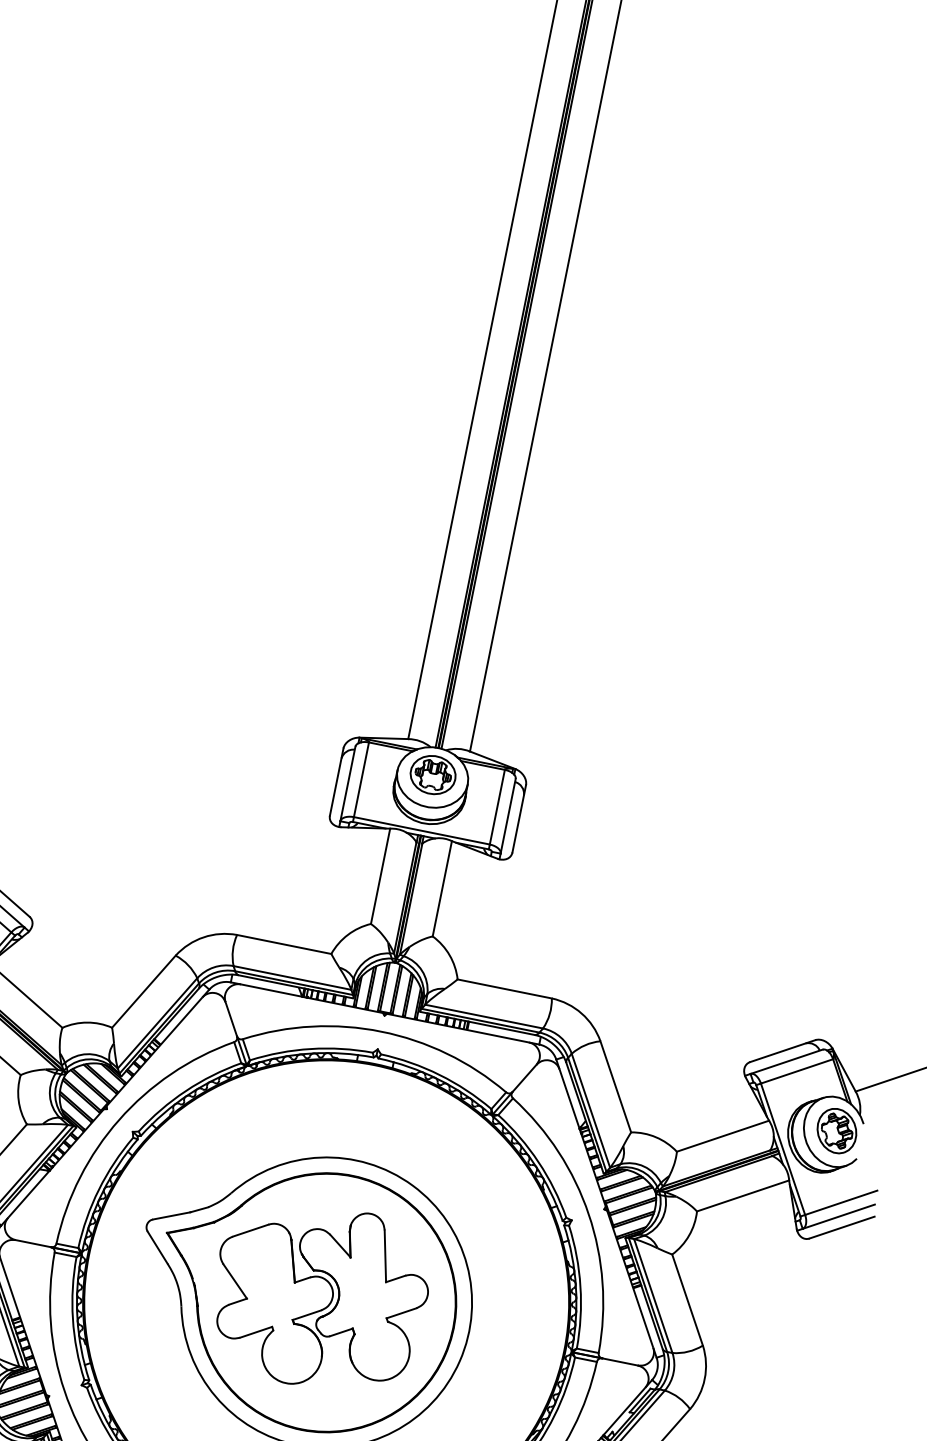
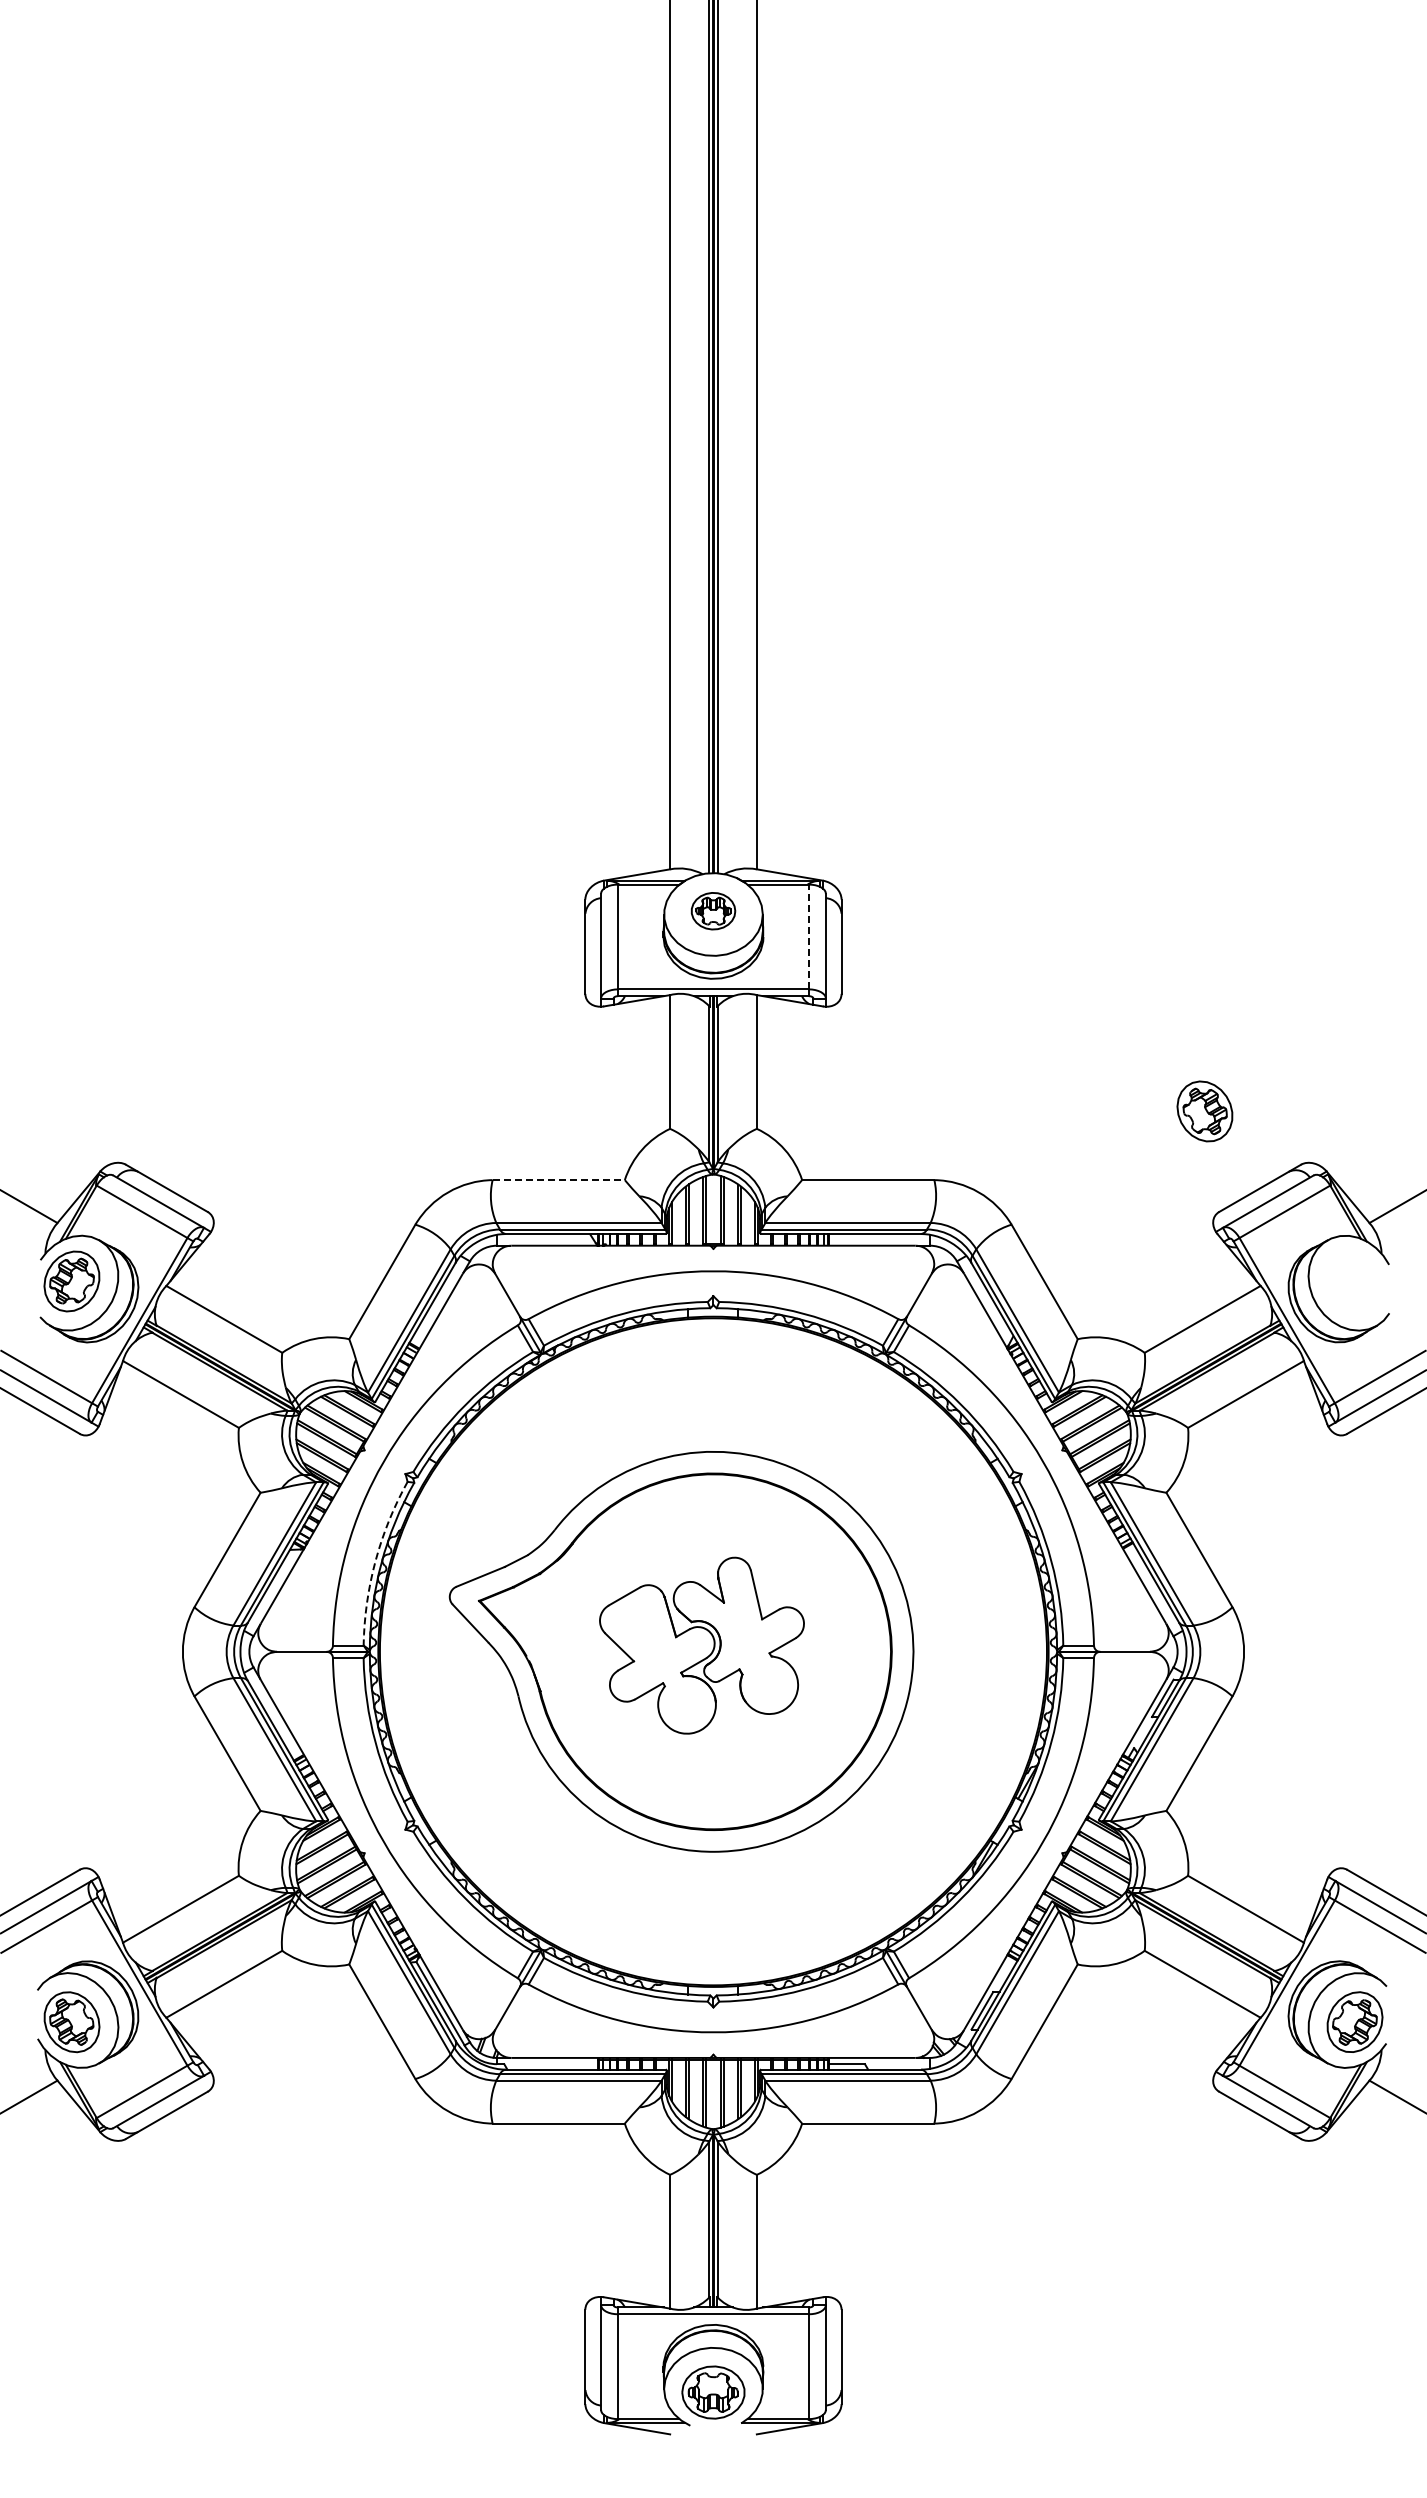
part: (433, 775) -> (713, 911), size x0.7
line: (497, 806) -> (808, 936), solid -> dashed
line: (284, 944) -> (559, 1180), solid -> dashed
part: (836, 1131) -> (1204, 1111), moved
arc: (98, 1189) -> (375, 1561), solid -> dashed
part: (319, 1296) -> (701, 1645), size x0.7

